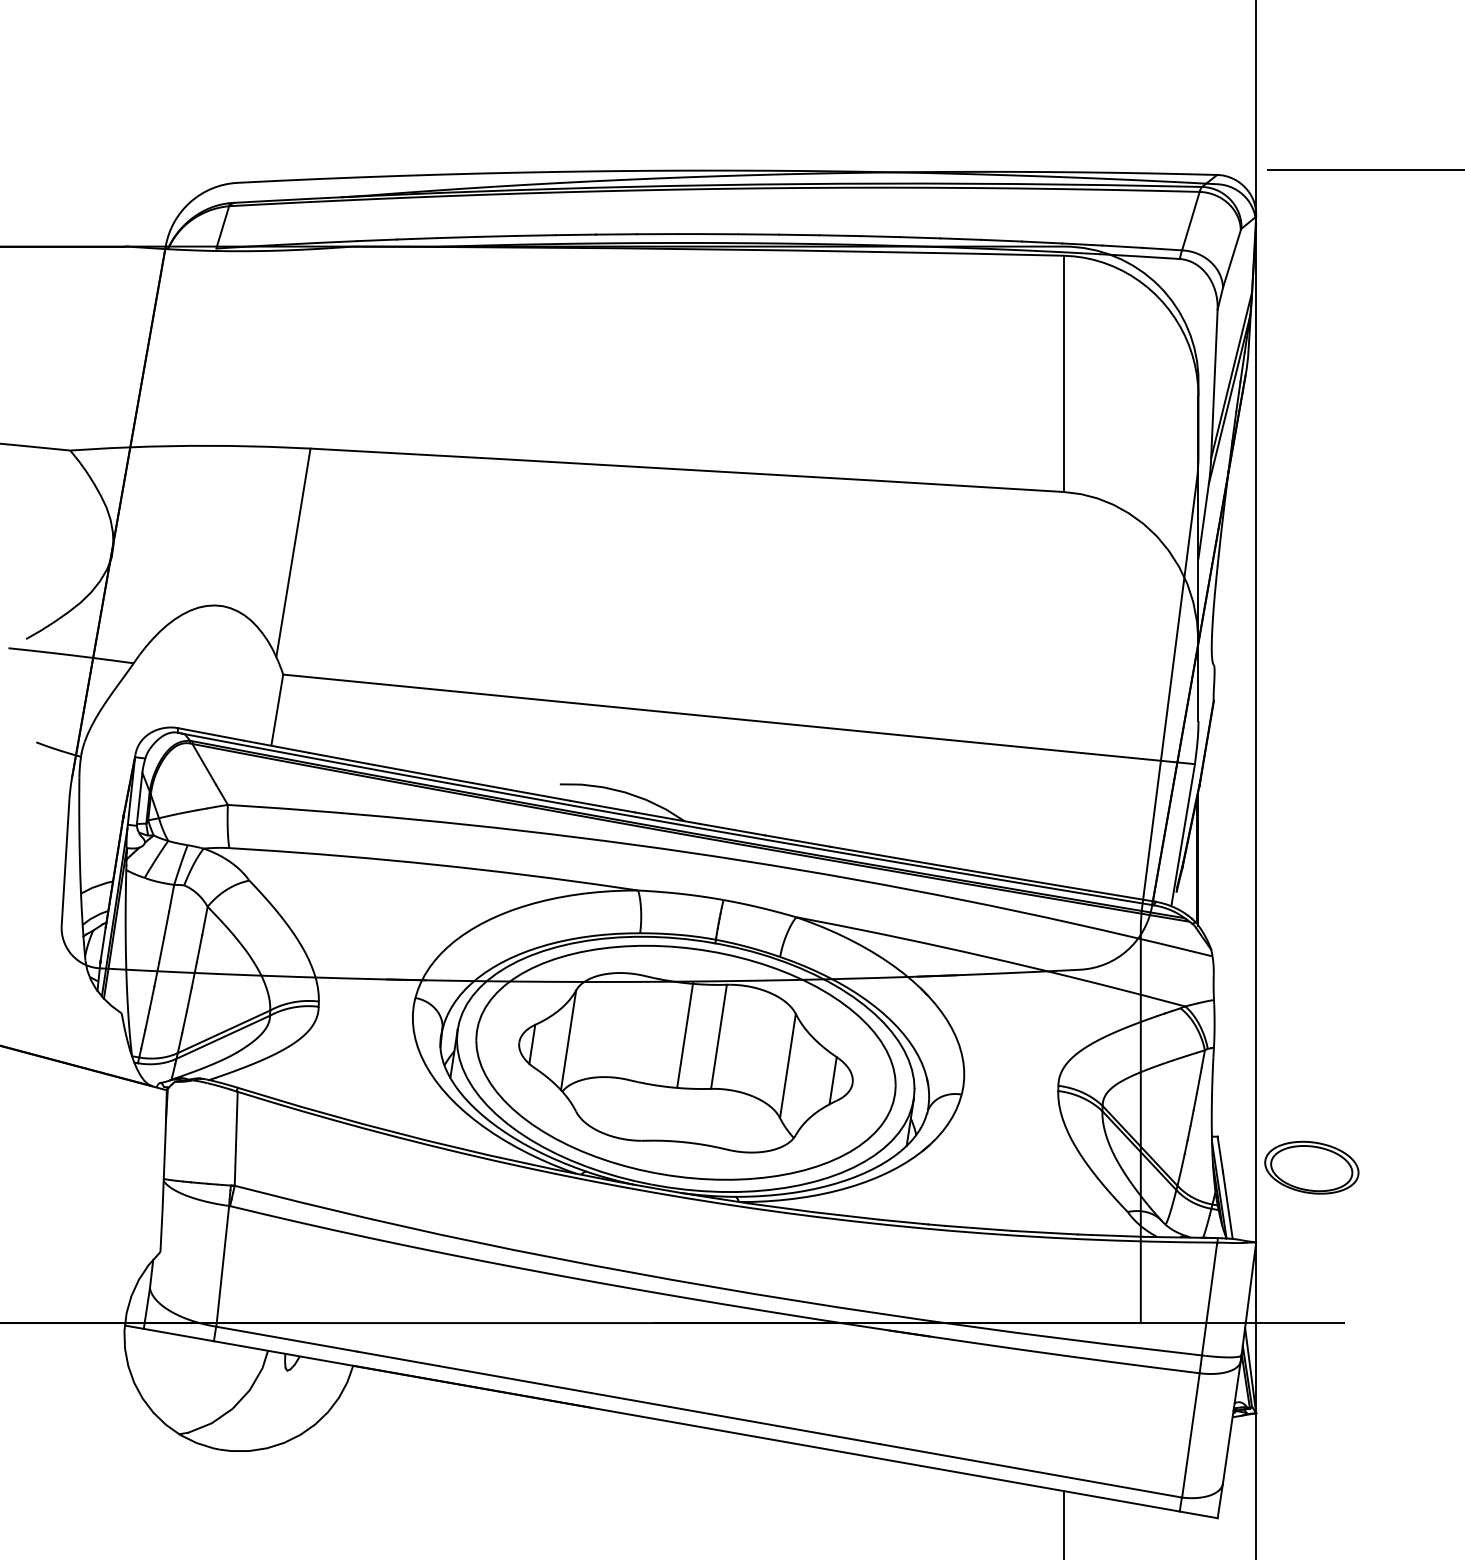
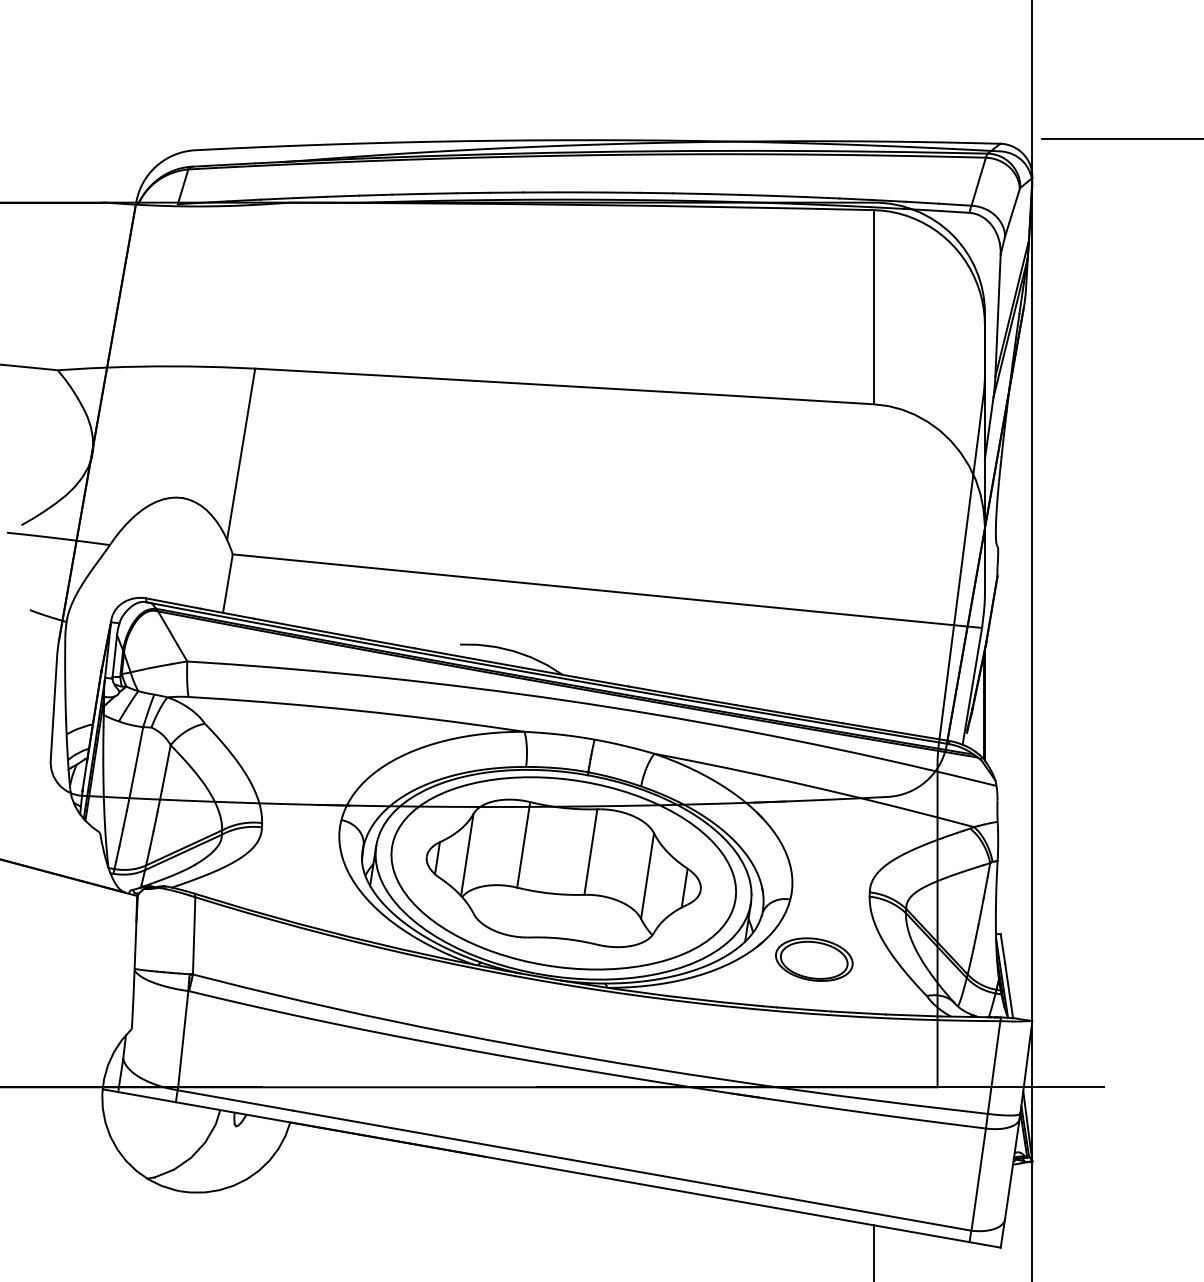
line: (685, 1035) -> (523, 845), moved
part: (1311, 1167) -> (814, 959), moved

